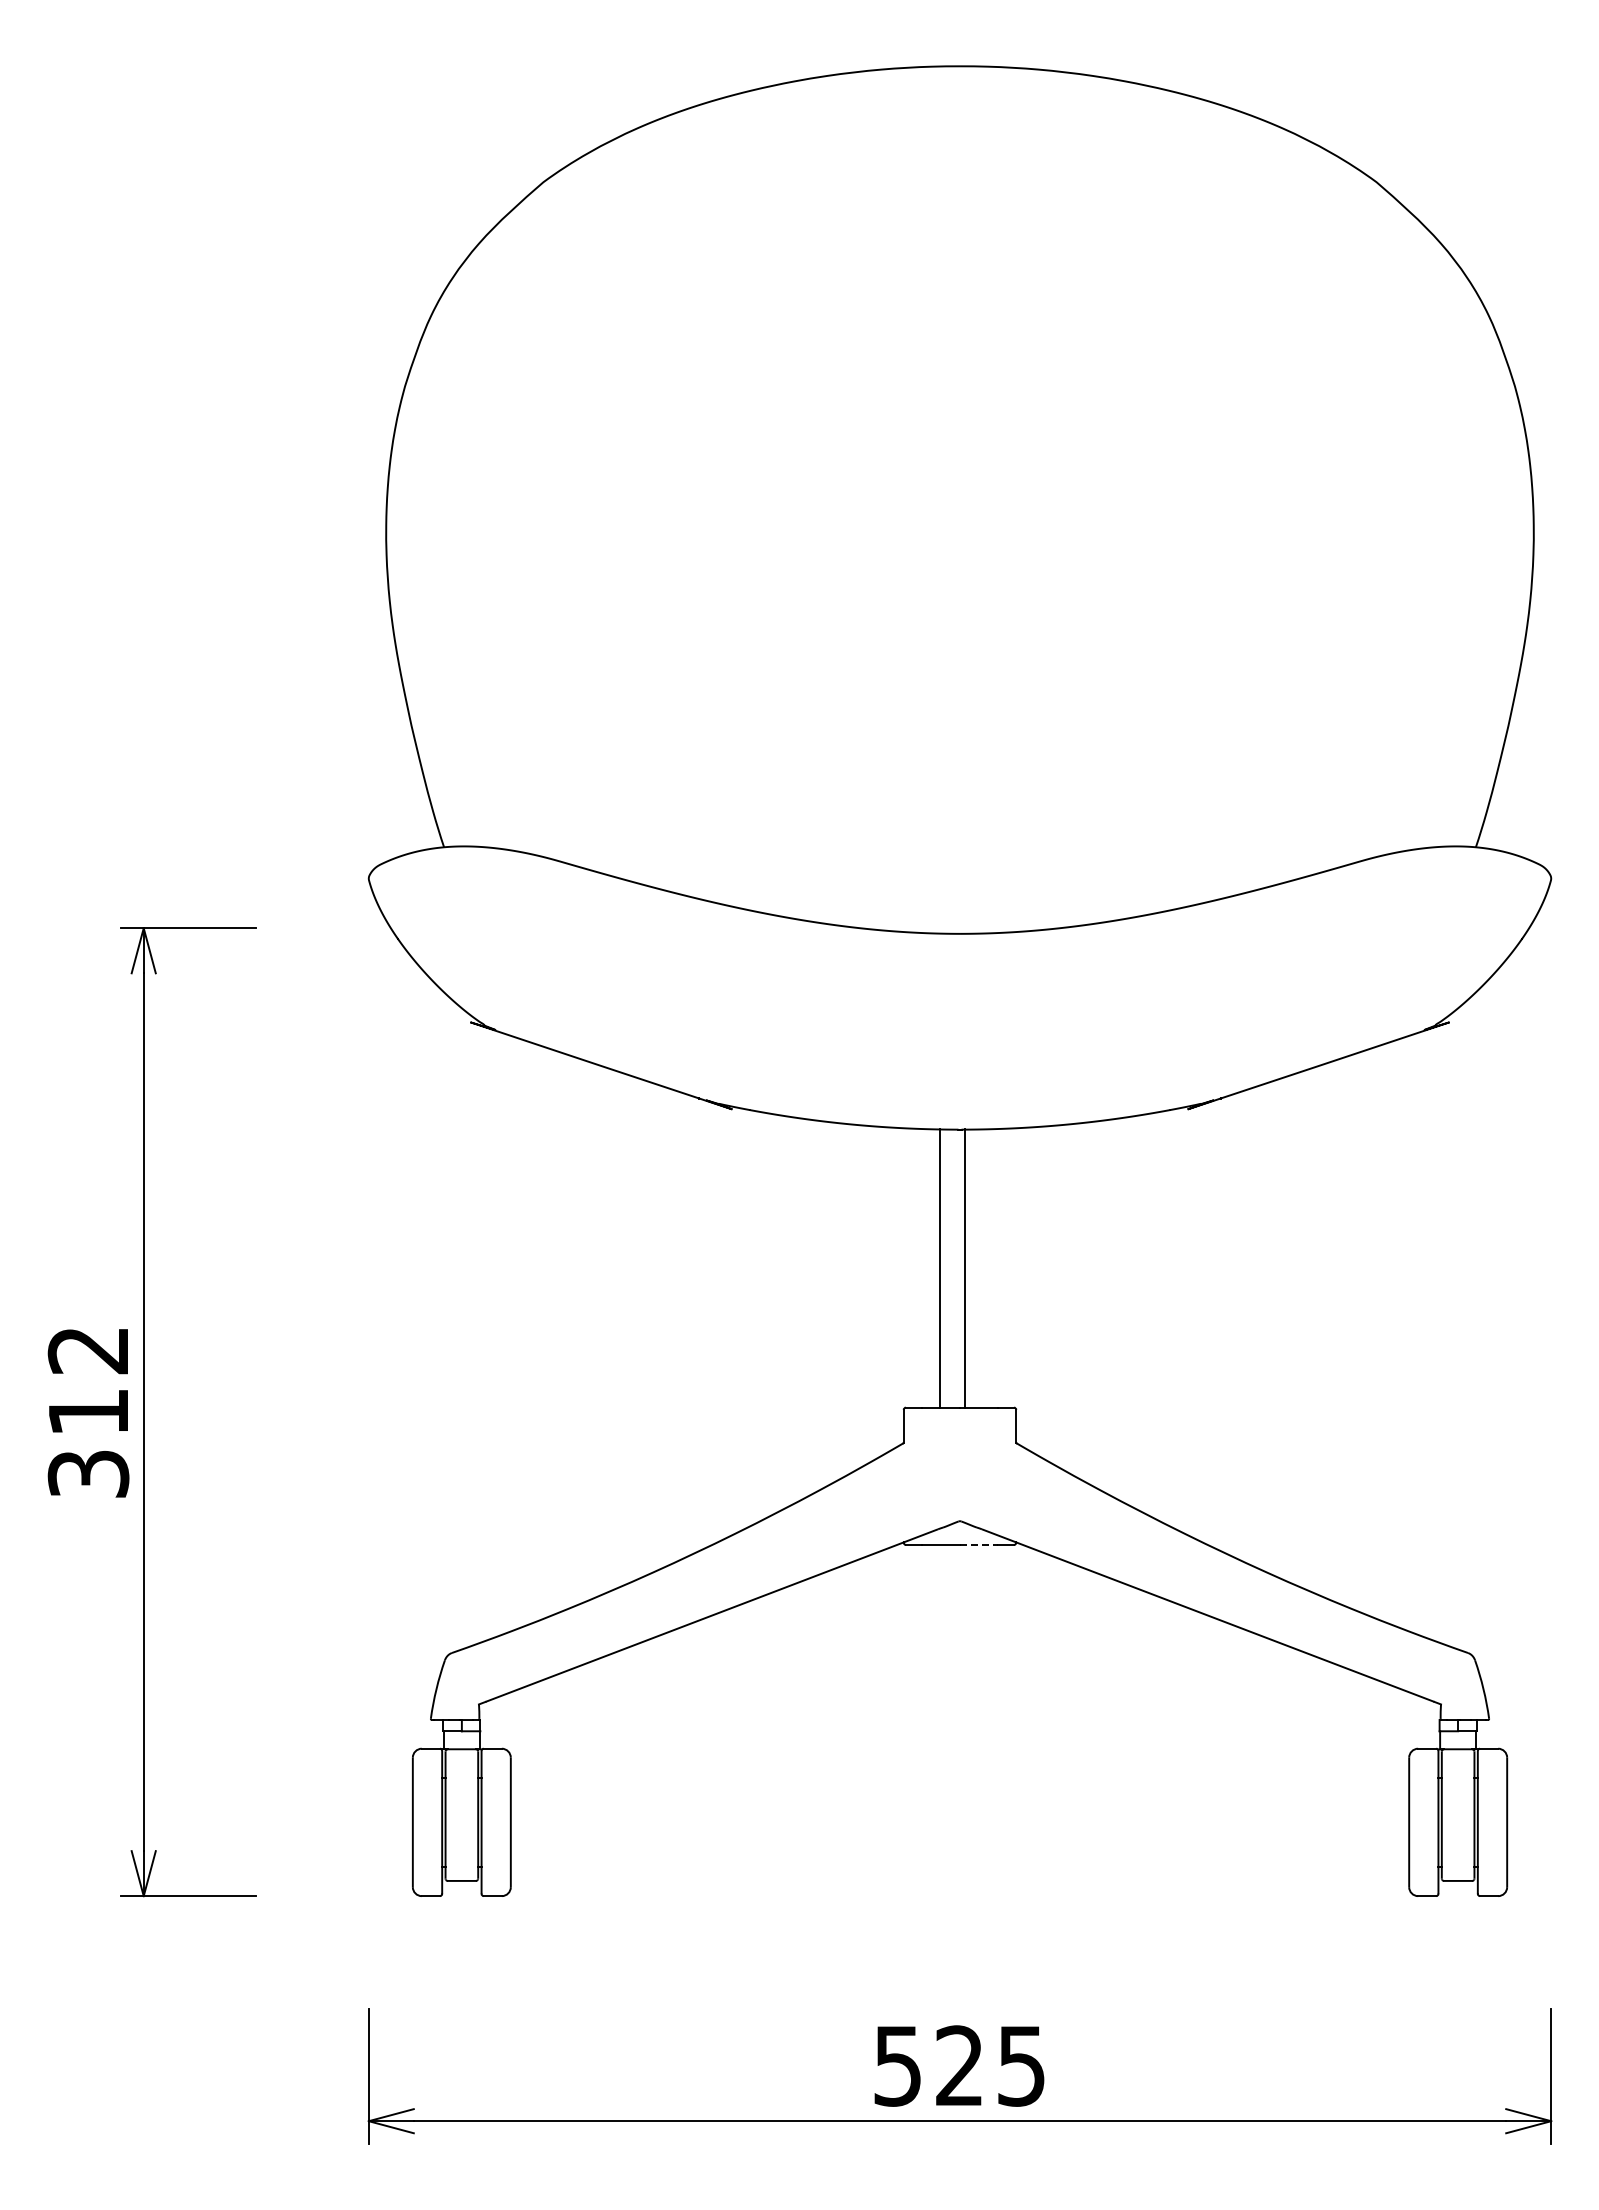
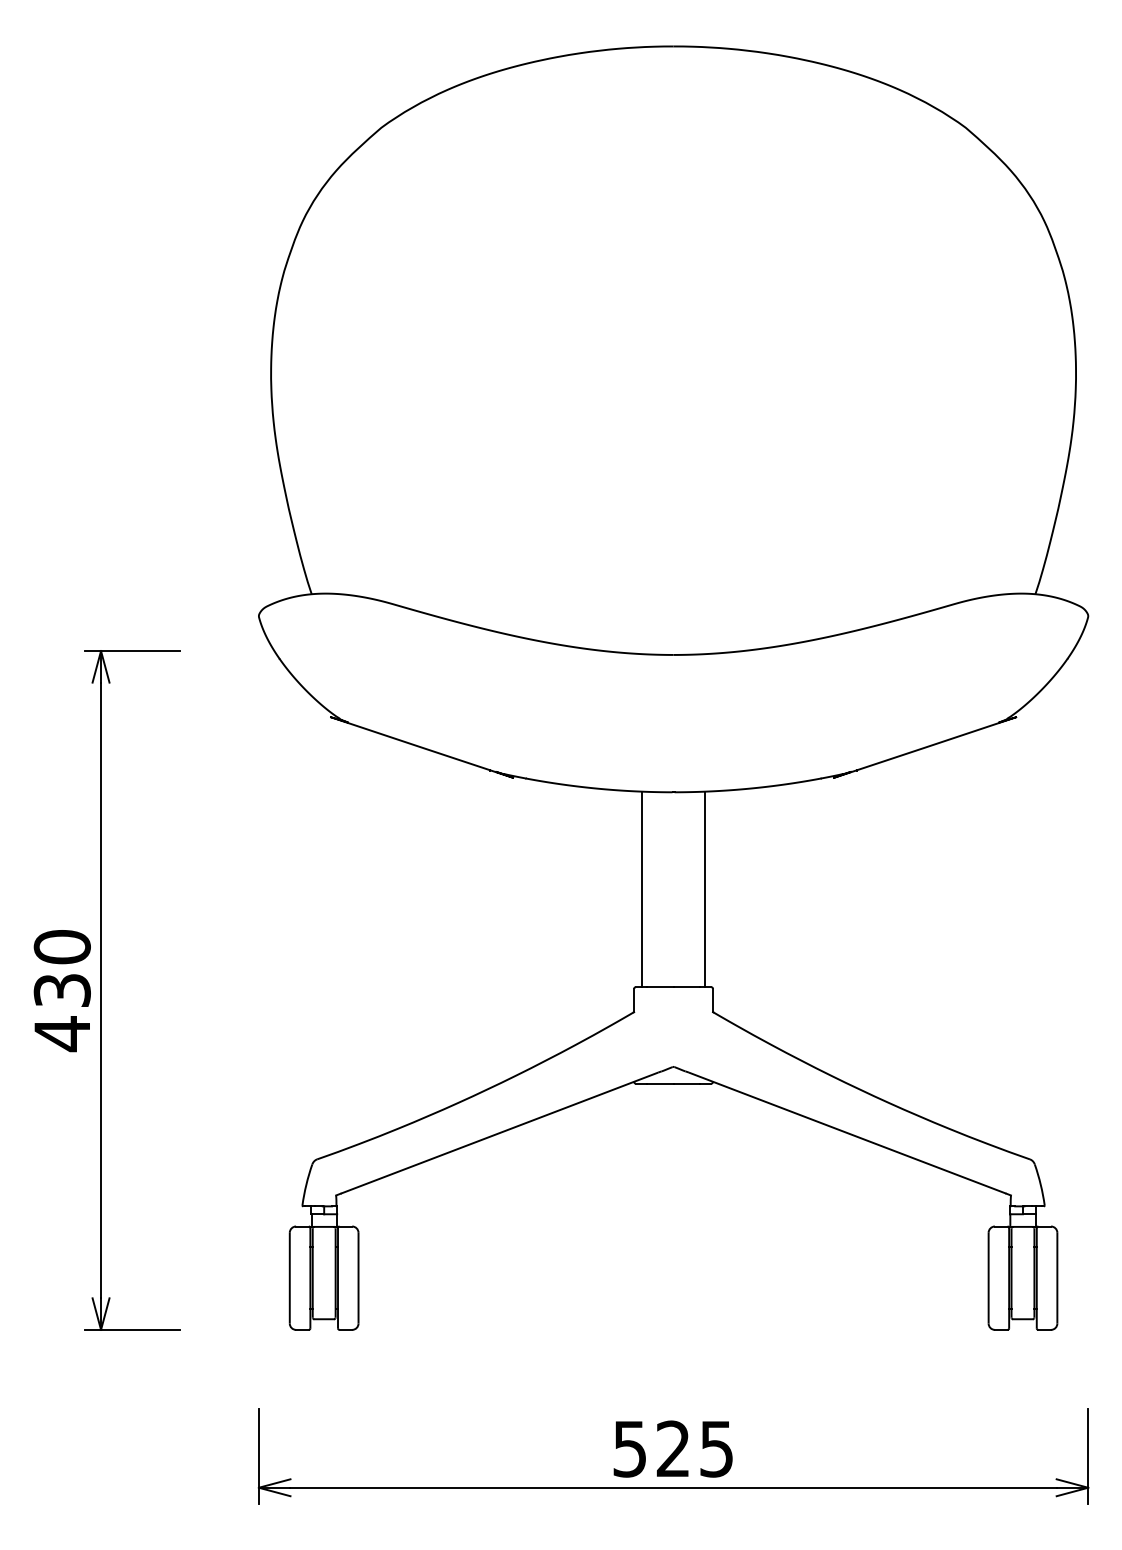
line: (940, 1267) -> (705, 888), moved
line: (965, 1267) -> (642, 888), moved
text: (88, 1412) -> (62, 990), 312 -> 430
line: (979, 1544) -> (687, 1083), dashed -> solid

